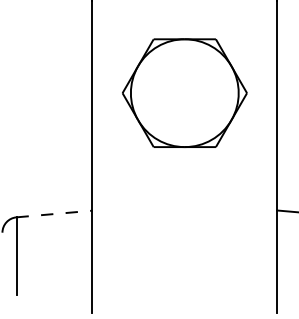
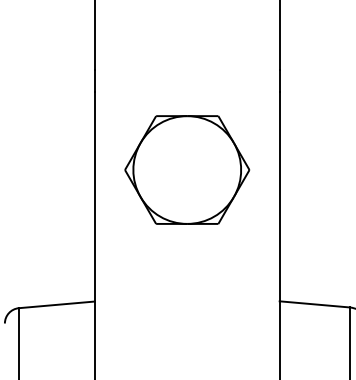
part: (185, 92) -> (187, 169), moved
line: (55, 213) -> (57, 304), dashed -> solid

